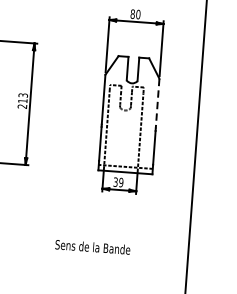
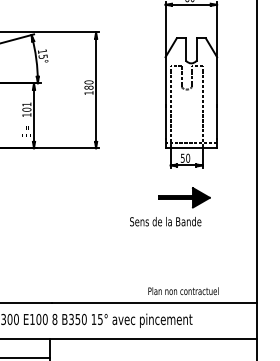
text: (22, 100) -> (88, 87), 213 -> 180
line: (158, 103) -> (217, 80), dashed -> solid
text: (118, 181) -> (185, 157), 39 -> 50
part: (114, 223) -> (184, 197), added

